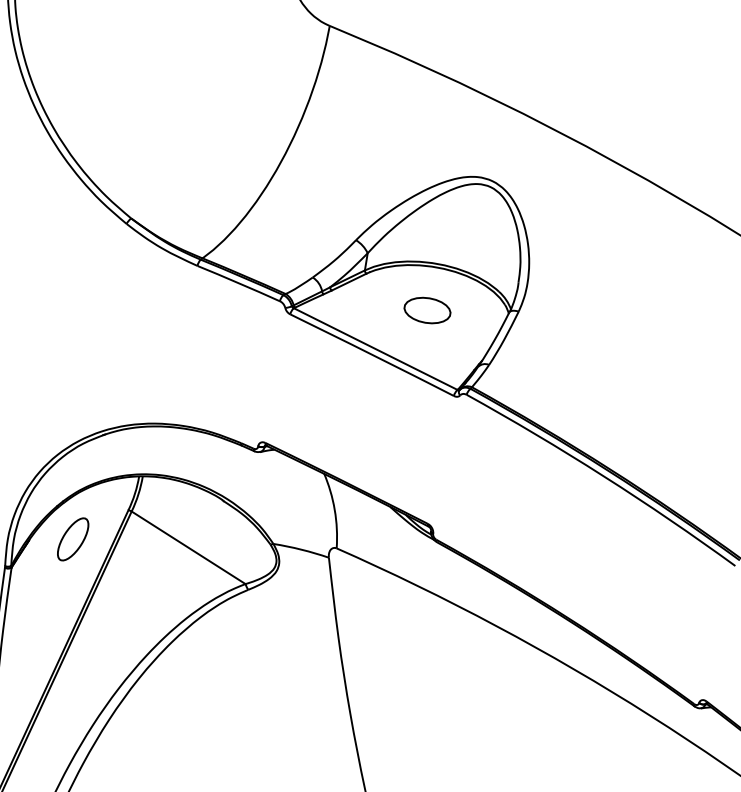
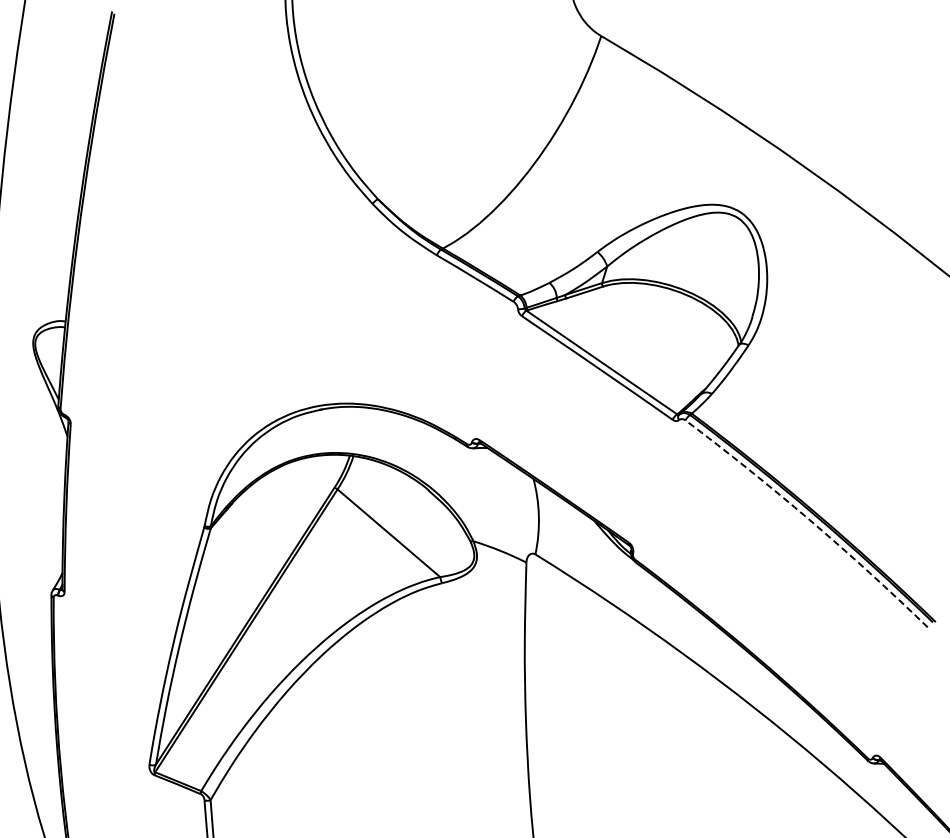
part: (427, 310) -> (658, 331), removed
arc: (603, 476) -> (809, 520), solid -> dashed
part: (72, 539) -> (275, 508), removed

